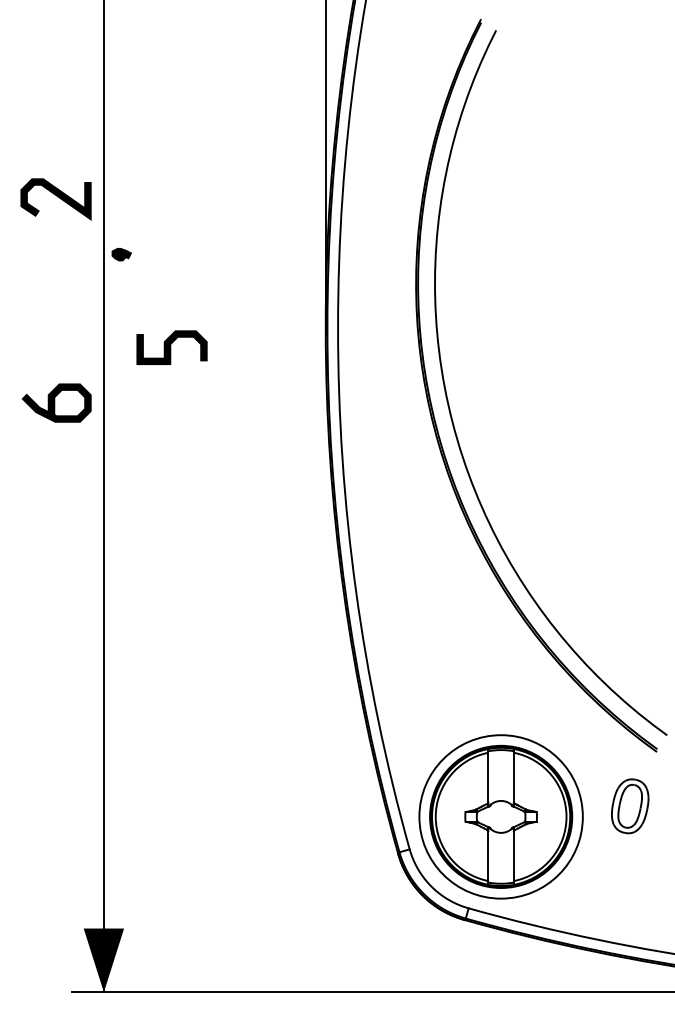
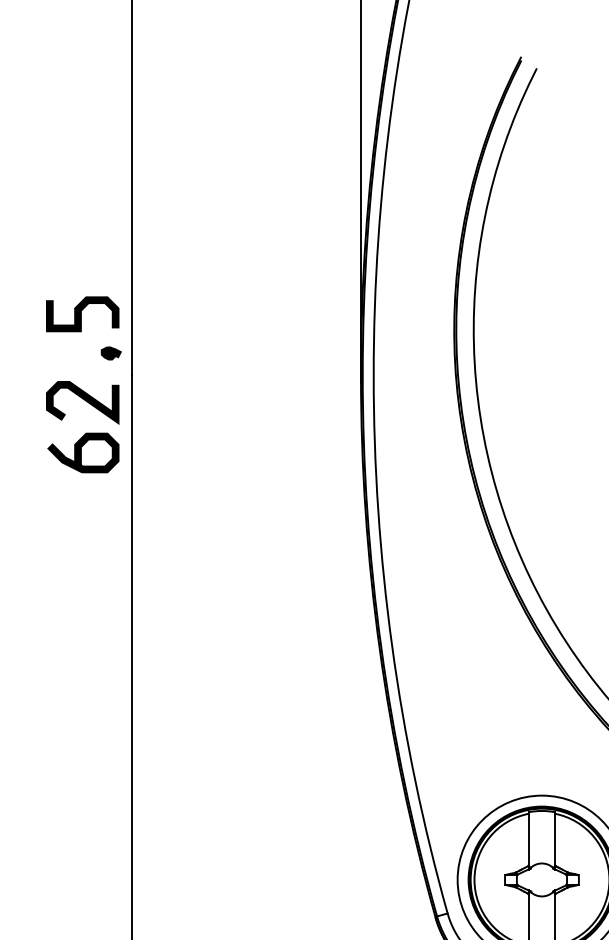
curve: (57, 197) -> (84, 400), moved
part: (121, 254) -> (111, 353), moved
curve: (171, 347) -> (82, 314), moved

